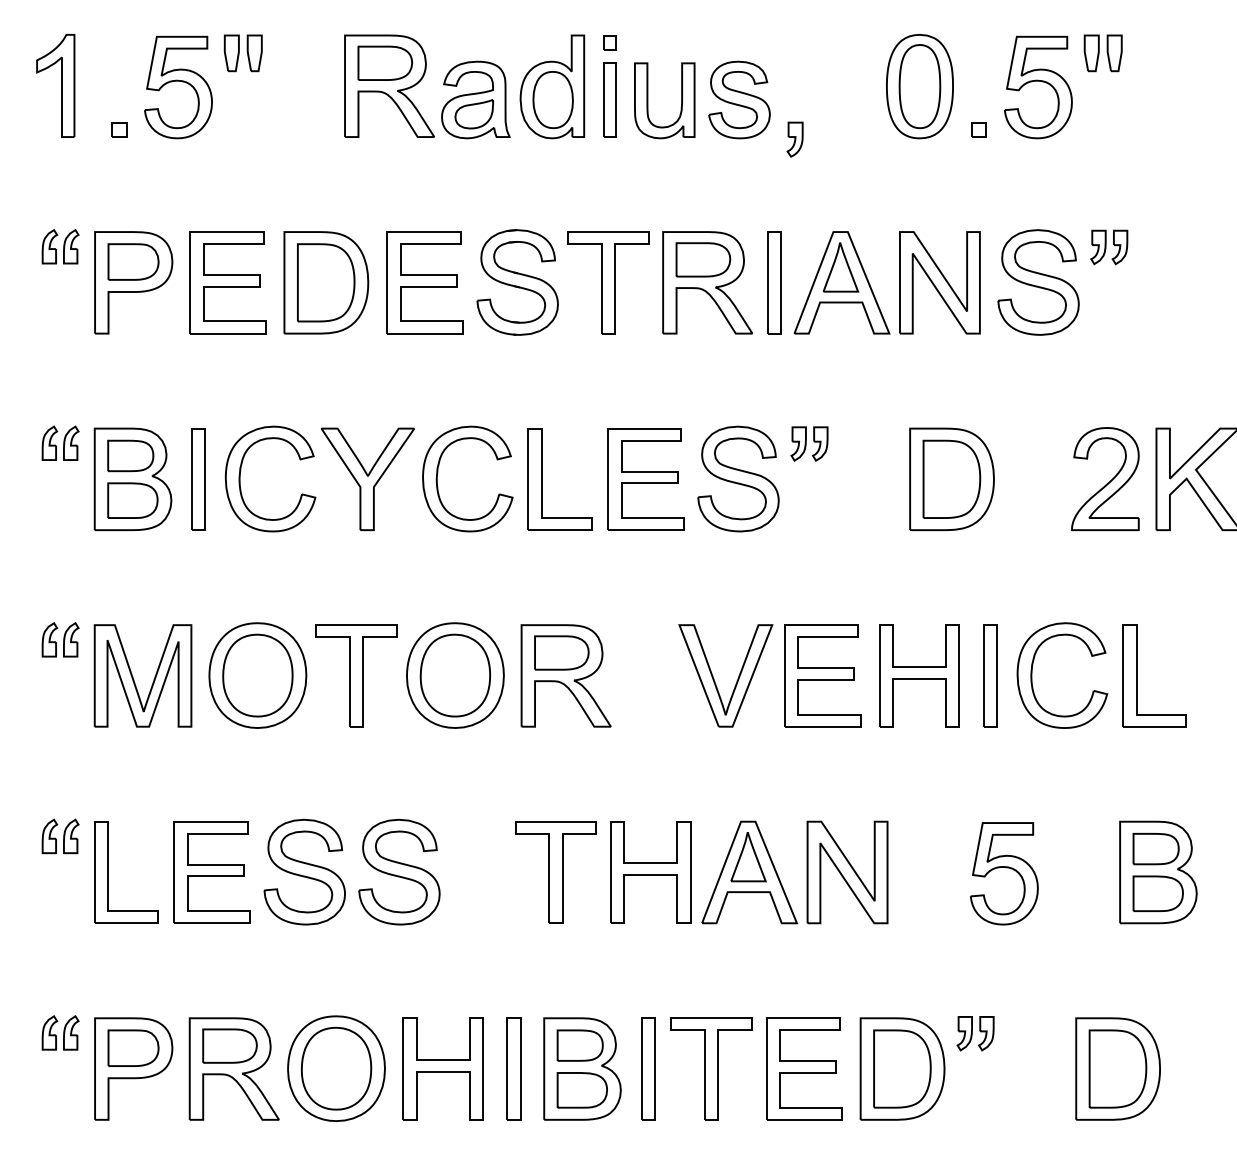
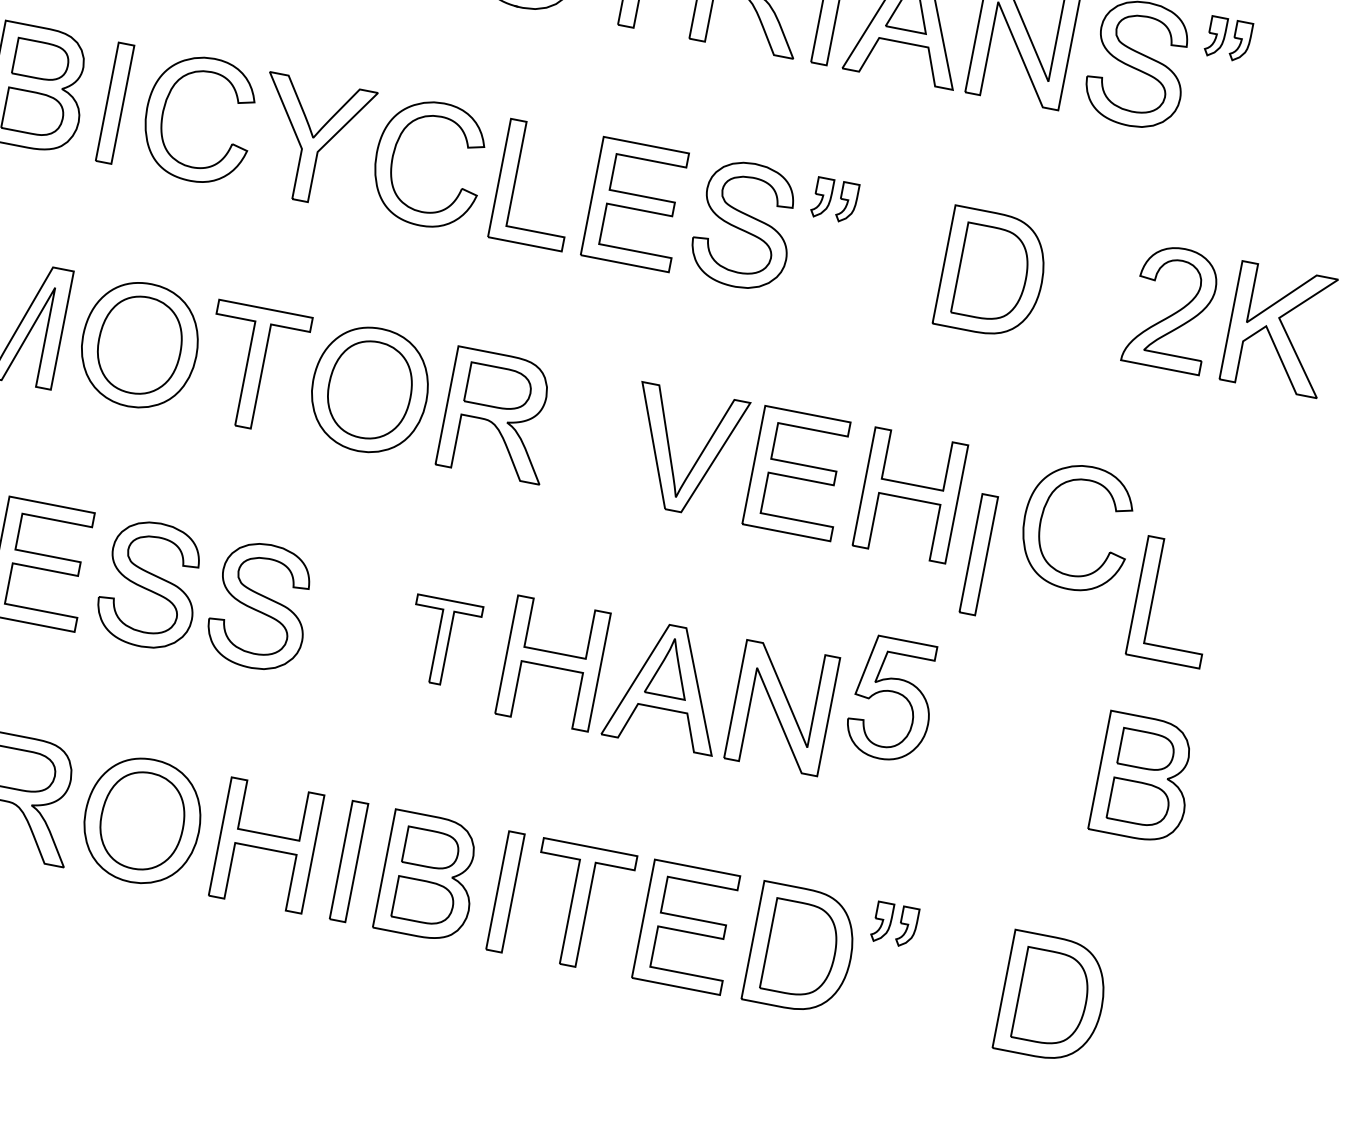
part: (990, 675) -> (978, 554), moved
part: (1137, 675) -> (1154, 597), moved
part: (555, 872) -> (441, 642), size x0.7
part: (1004, 873) -> (892, 699), moved

